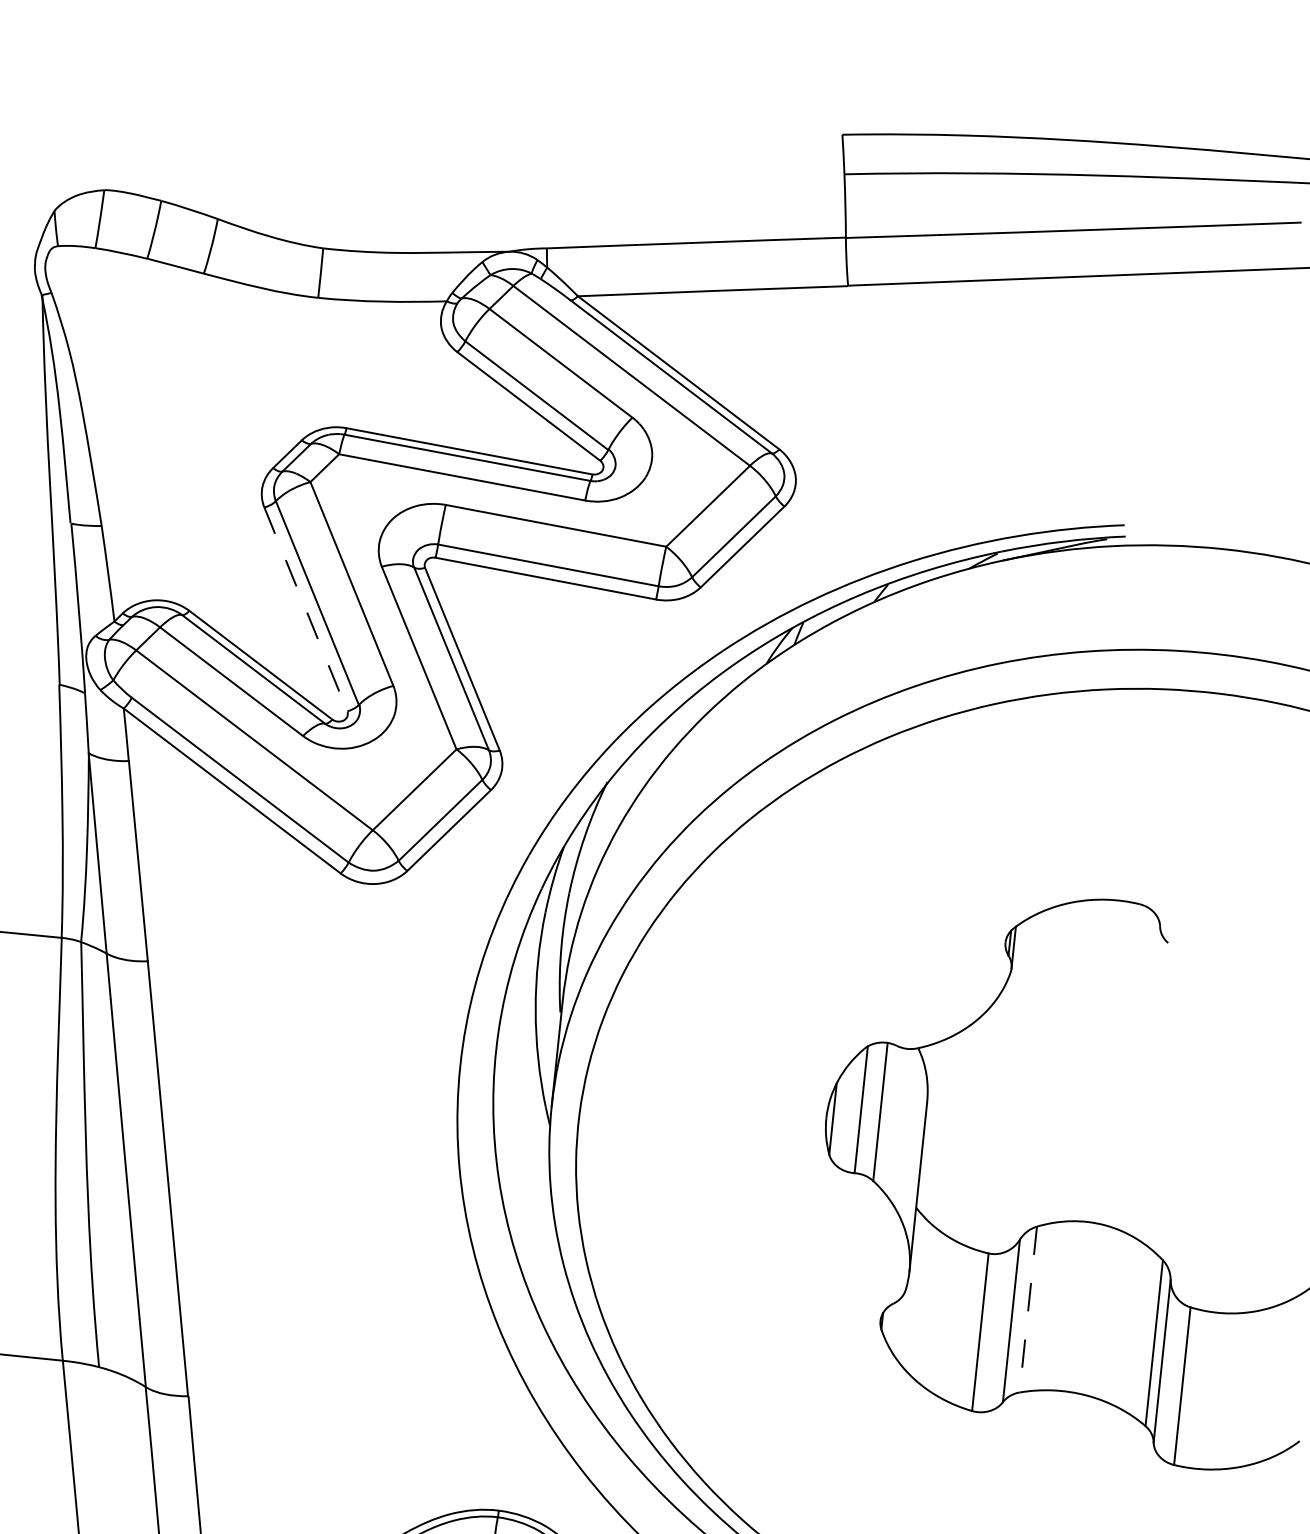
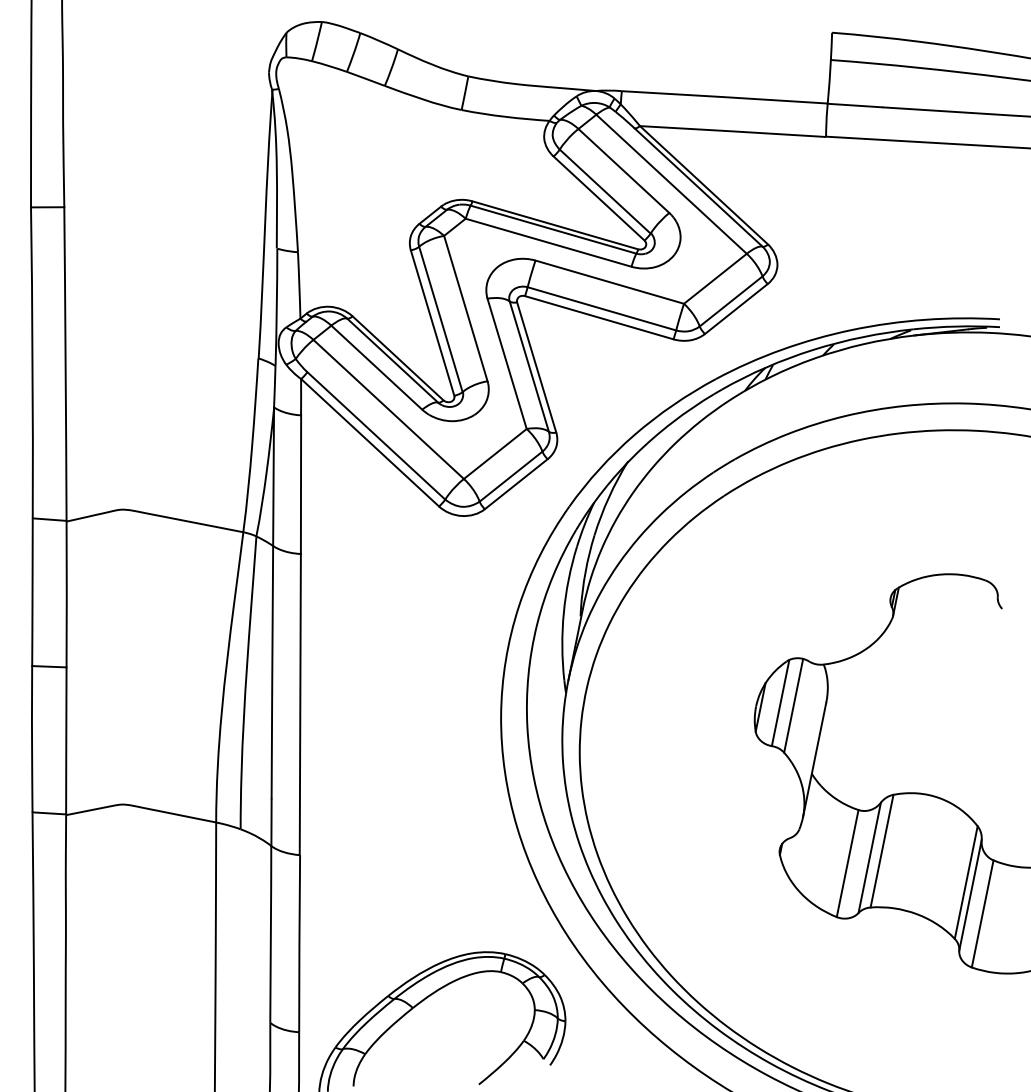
line: (305, 610) -> (432, 323), dashed -> solid
line: (1027, 1310) -> (881, 851), dashed -> solid

